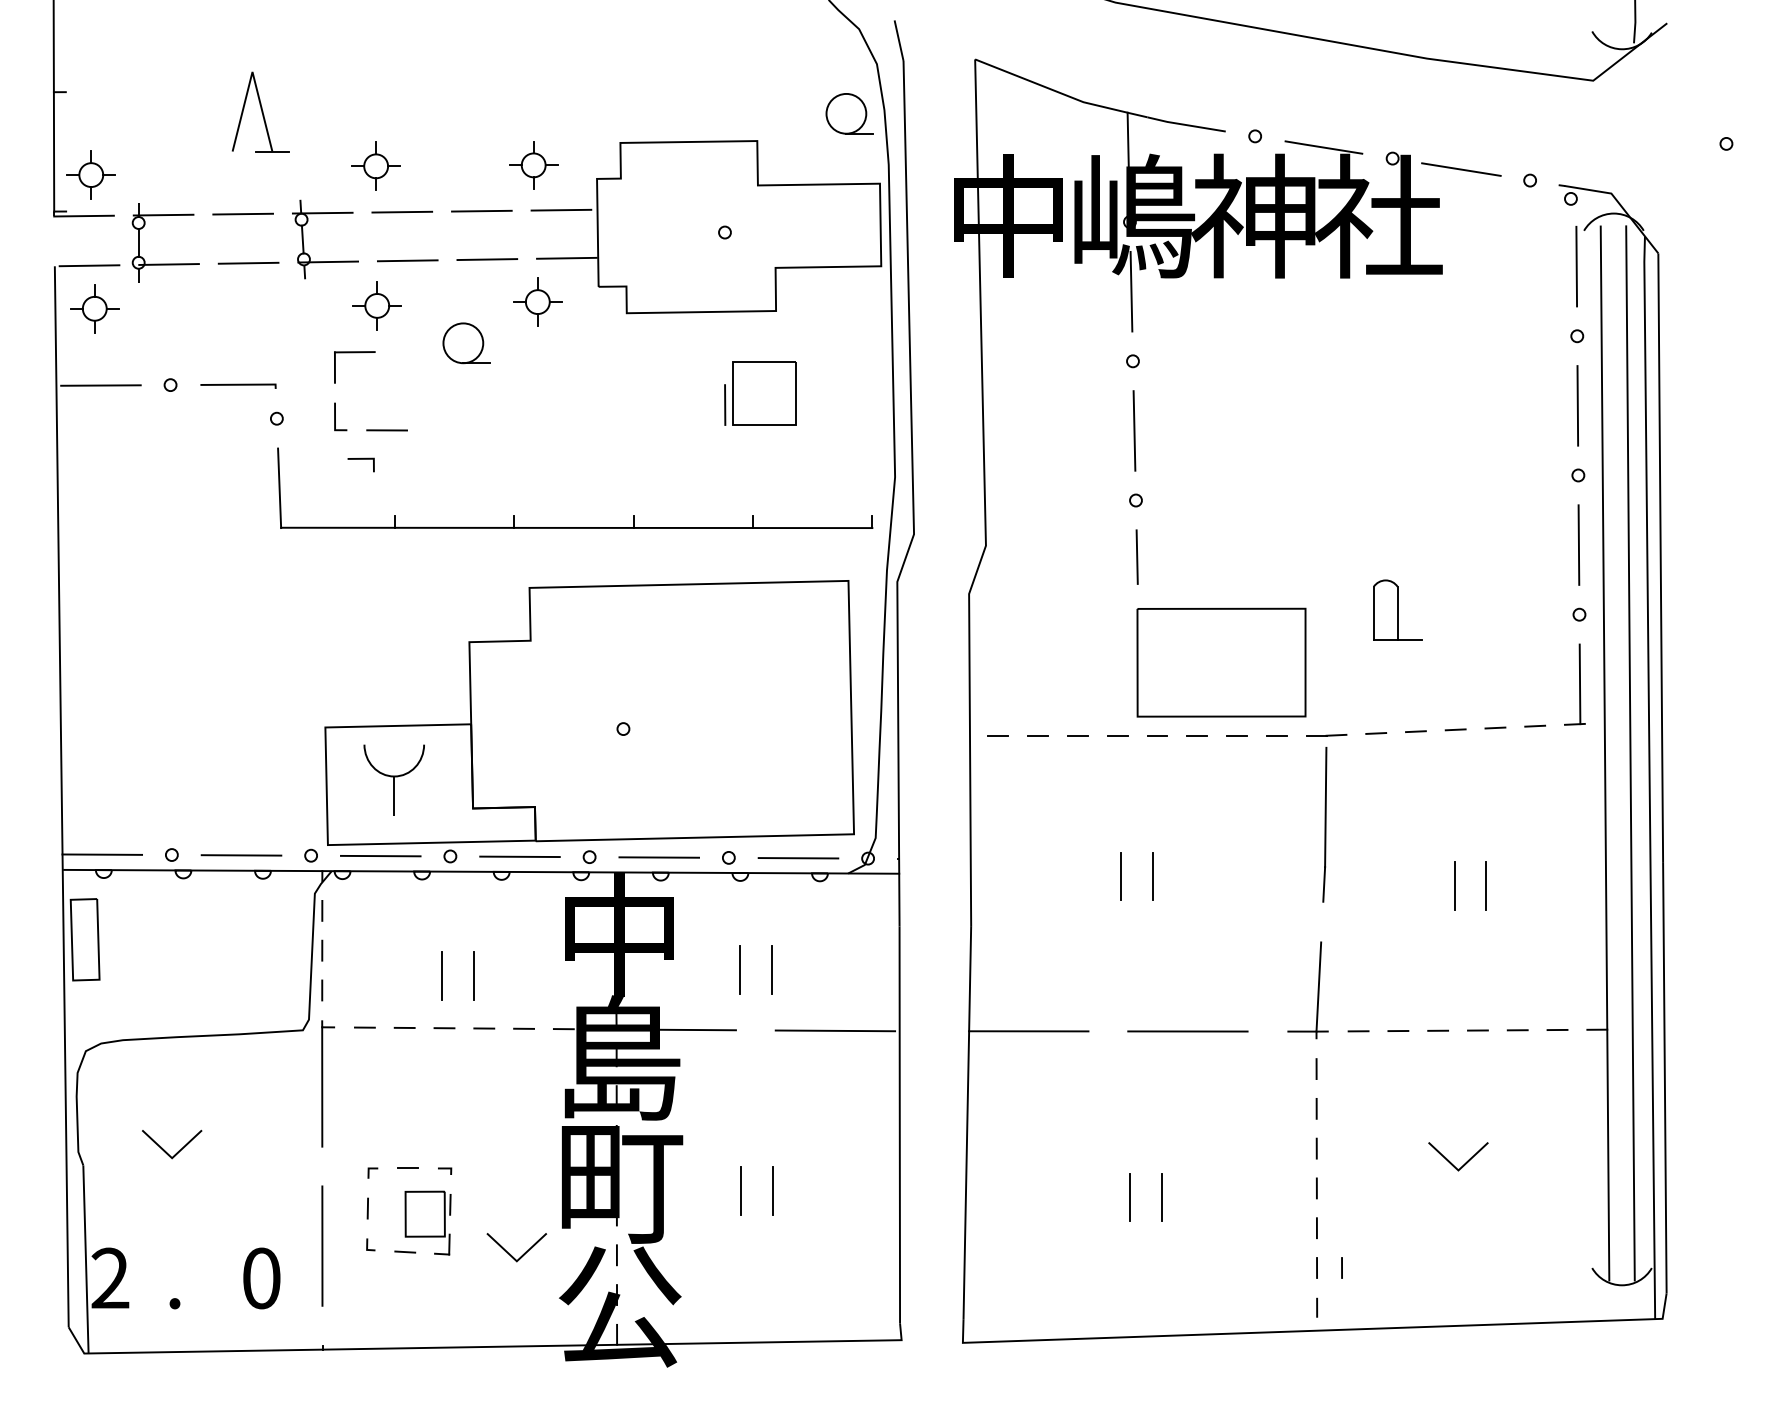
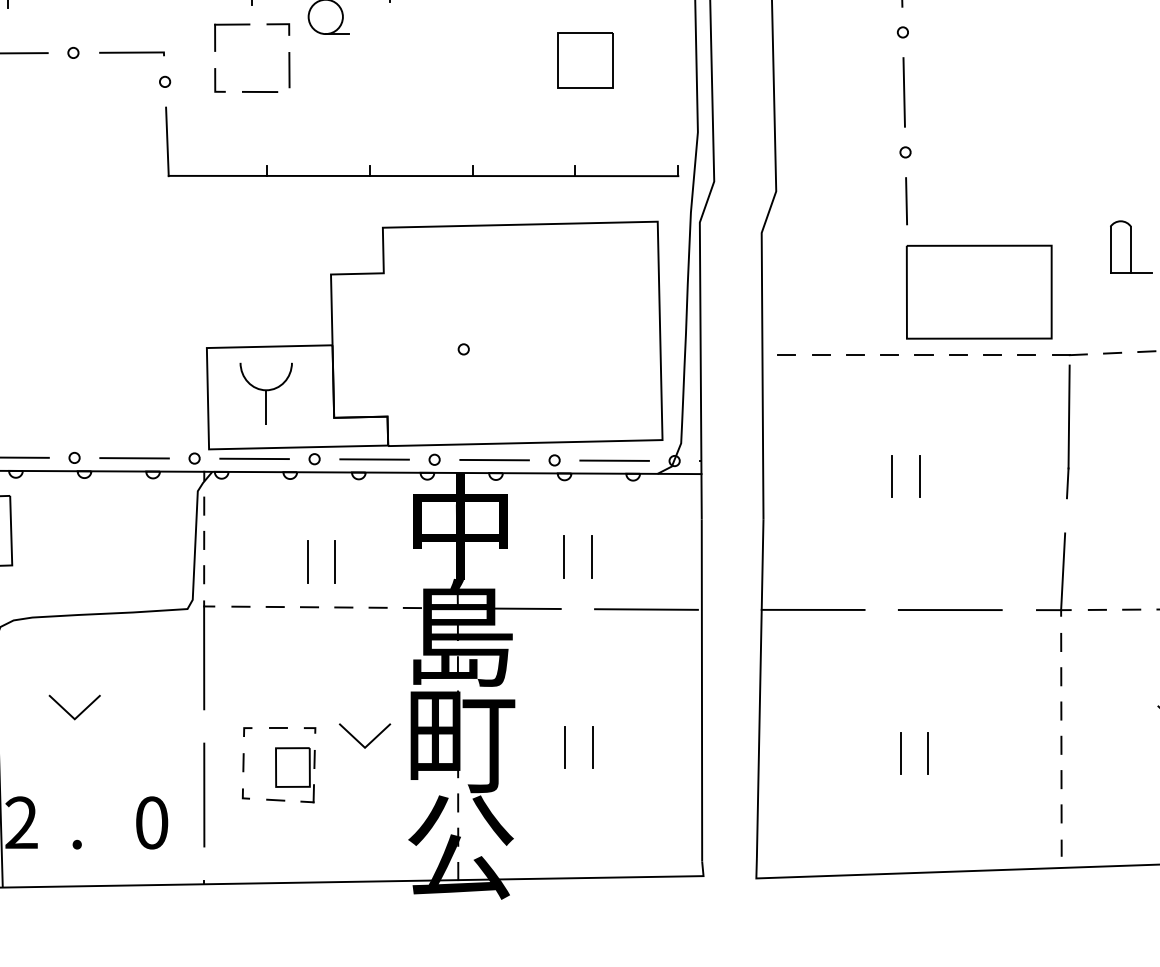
line: (725, 404) -> (289, 69), moved
line: (360, 459) -> (277, 24), moved
line: (511, 1254) -> (360, 741), moved
line: (1341, 1267) -> (1082, 813), removed

